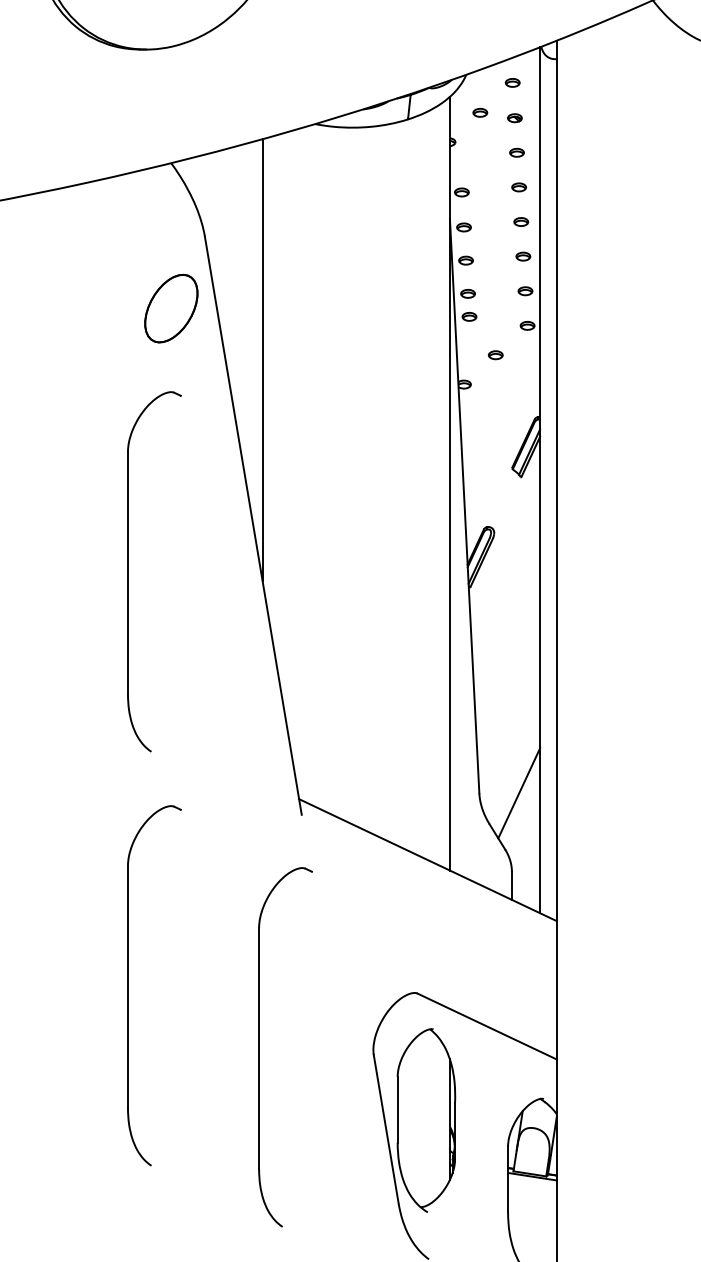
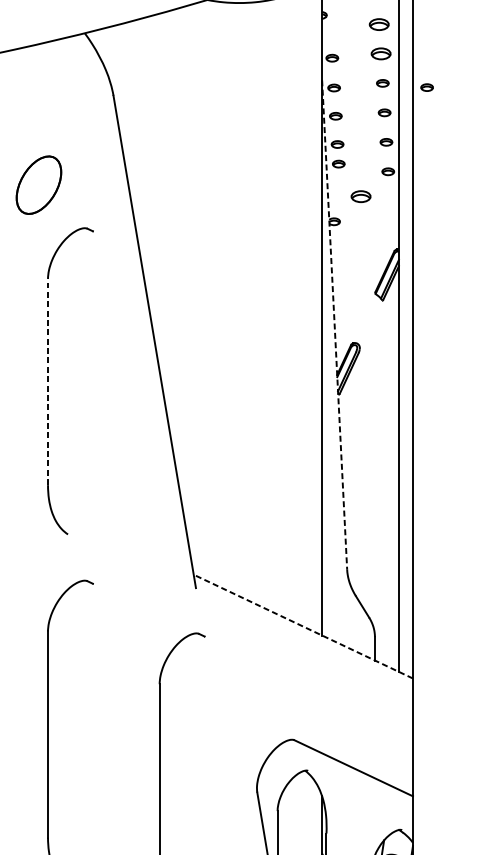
part: (516, 152) -> (378, 24), size x1.6
part: (518, 187) -> (380, 53), size x1.6
part: (573, 226) -> (427, 87), added
part: (171, 308) -> (39, 185), moved
part: (495, 355) -> (360, 197), size x1.6
line: (262, 359) -> (162, 200), removed
line: (464, 505) -> (334, 324), solid -> dashed
line: (127, 572) -> (47, 381), solid -> dashed
line: (519, 793) -> (381, 569), removed
line: (427, 859) -> (303, 626), solid -> dashed

